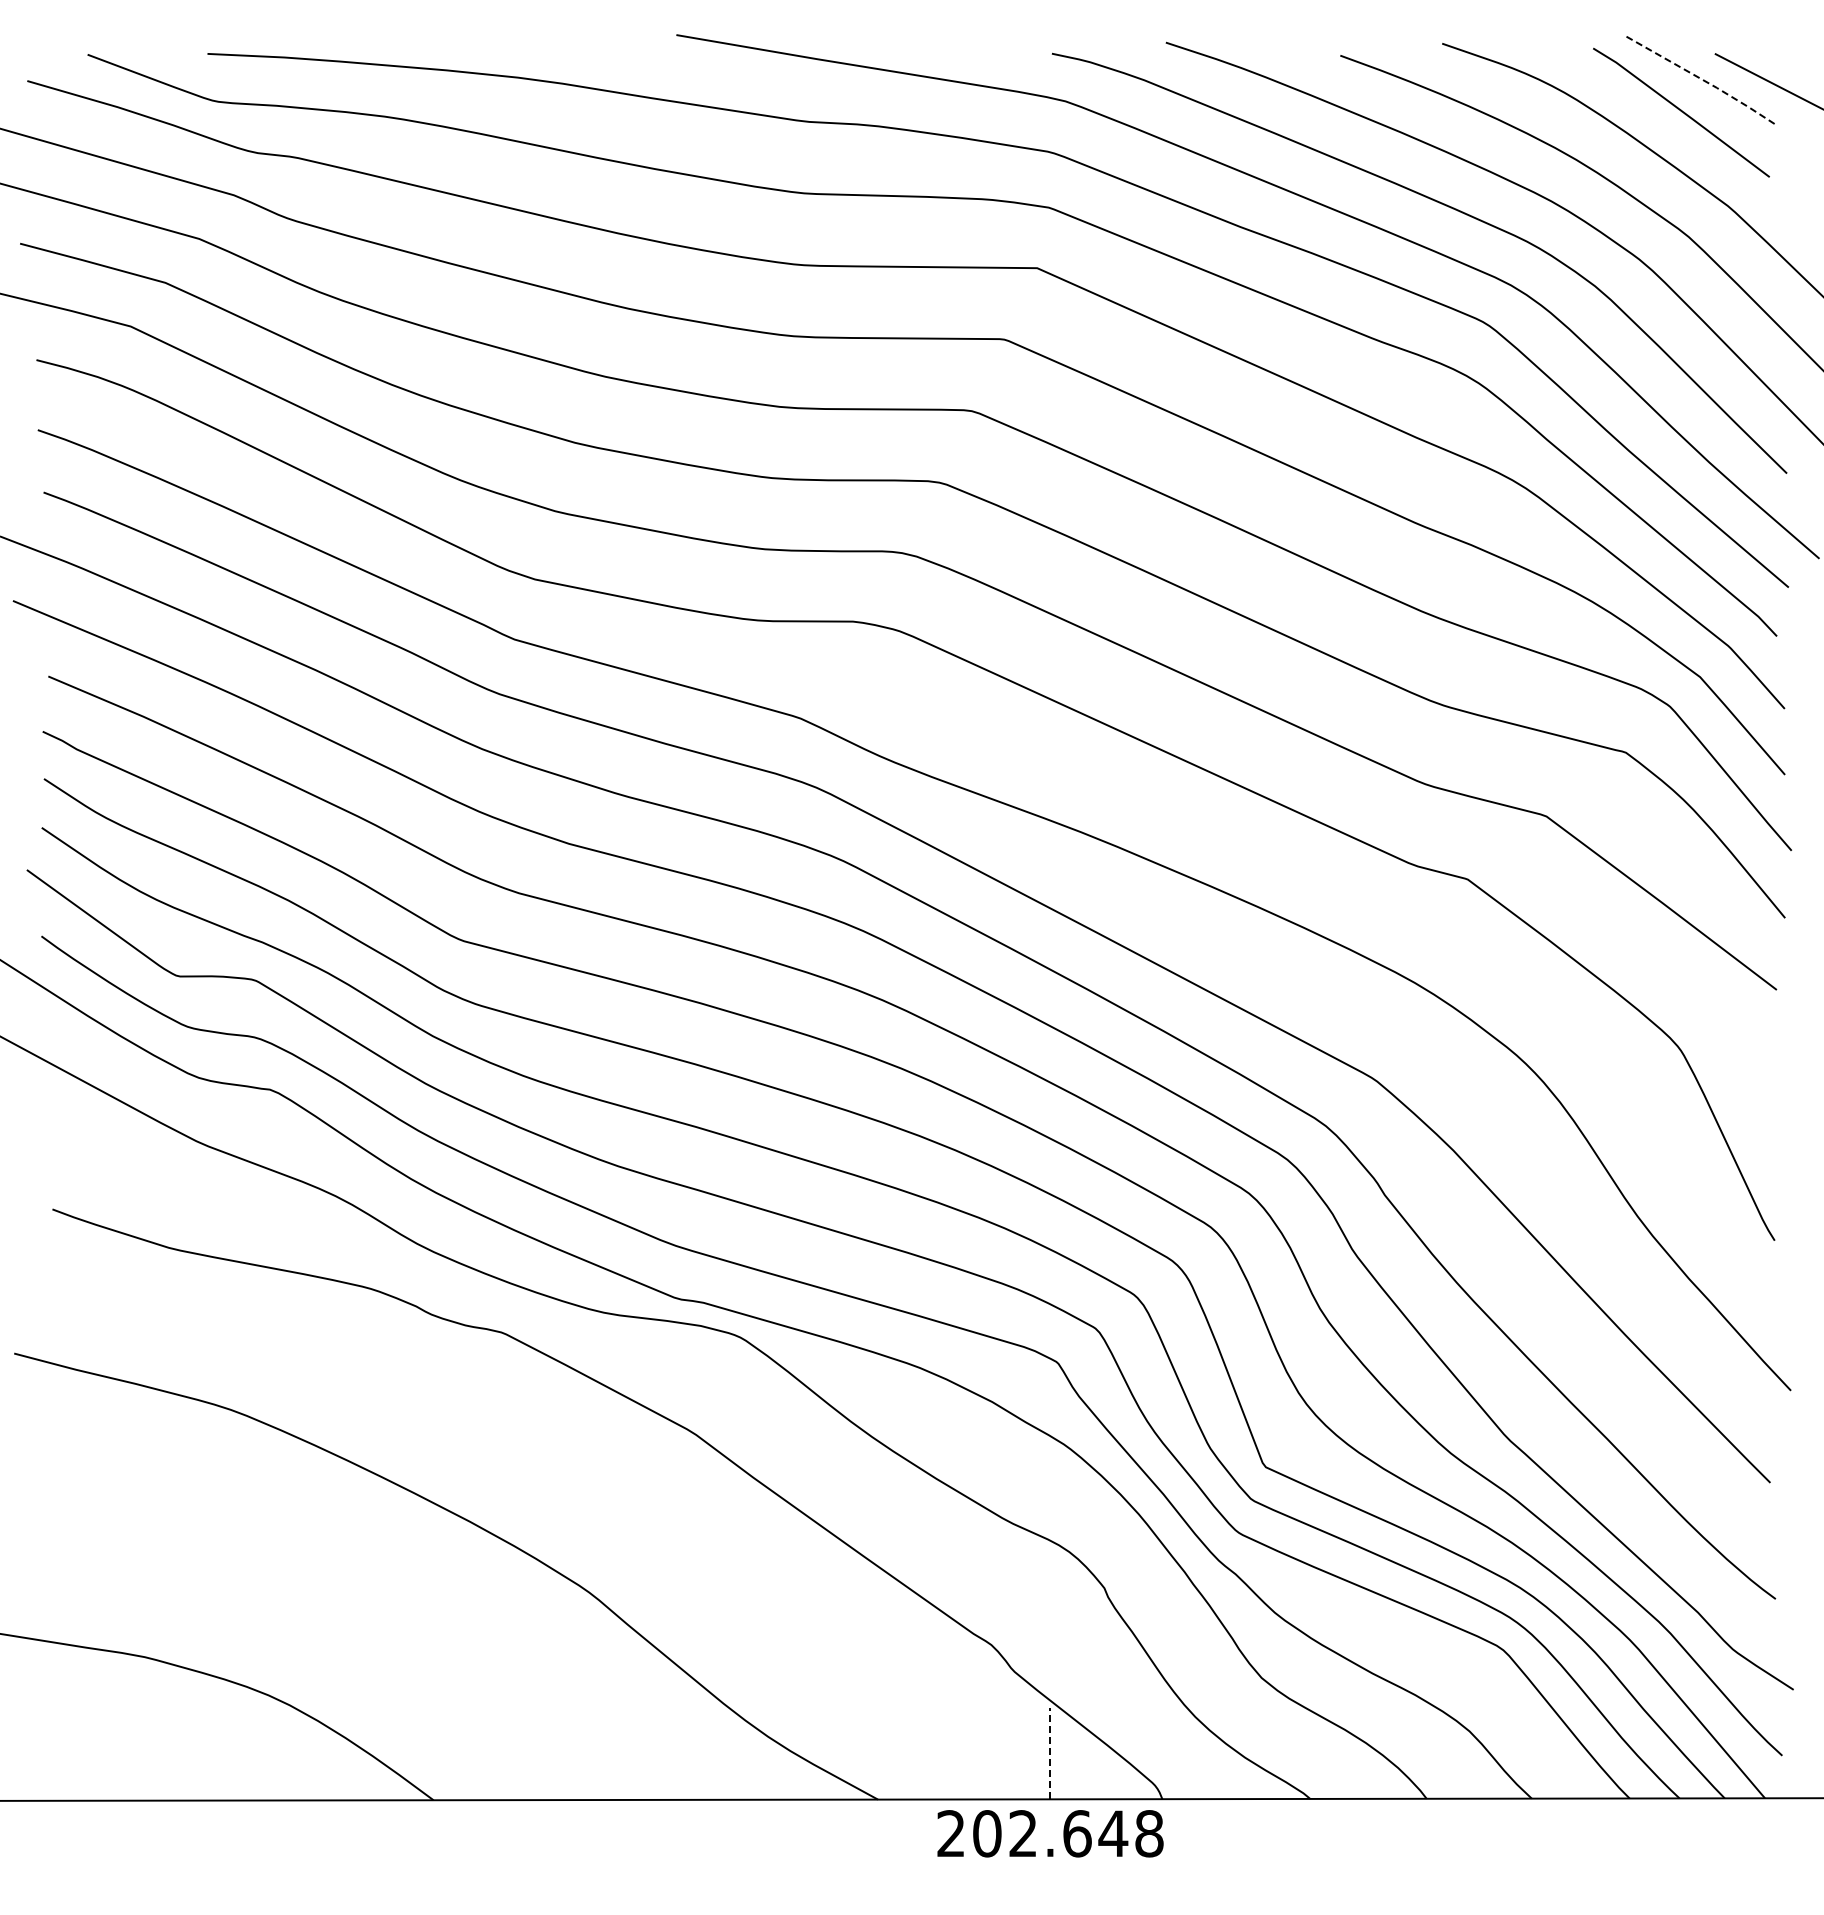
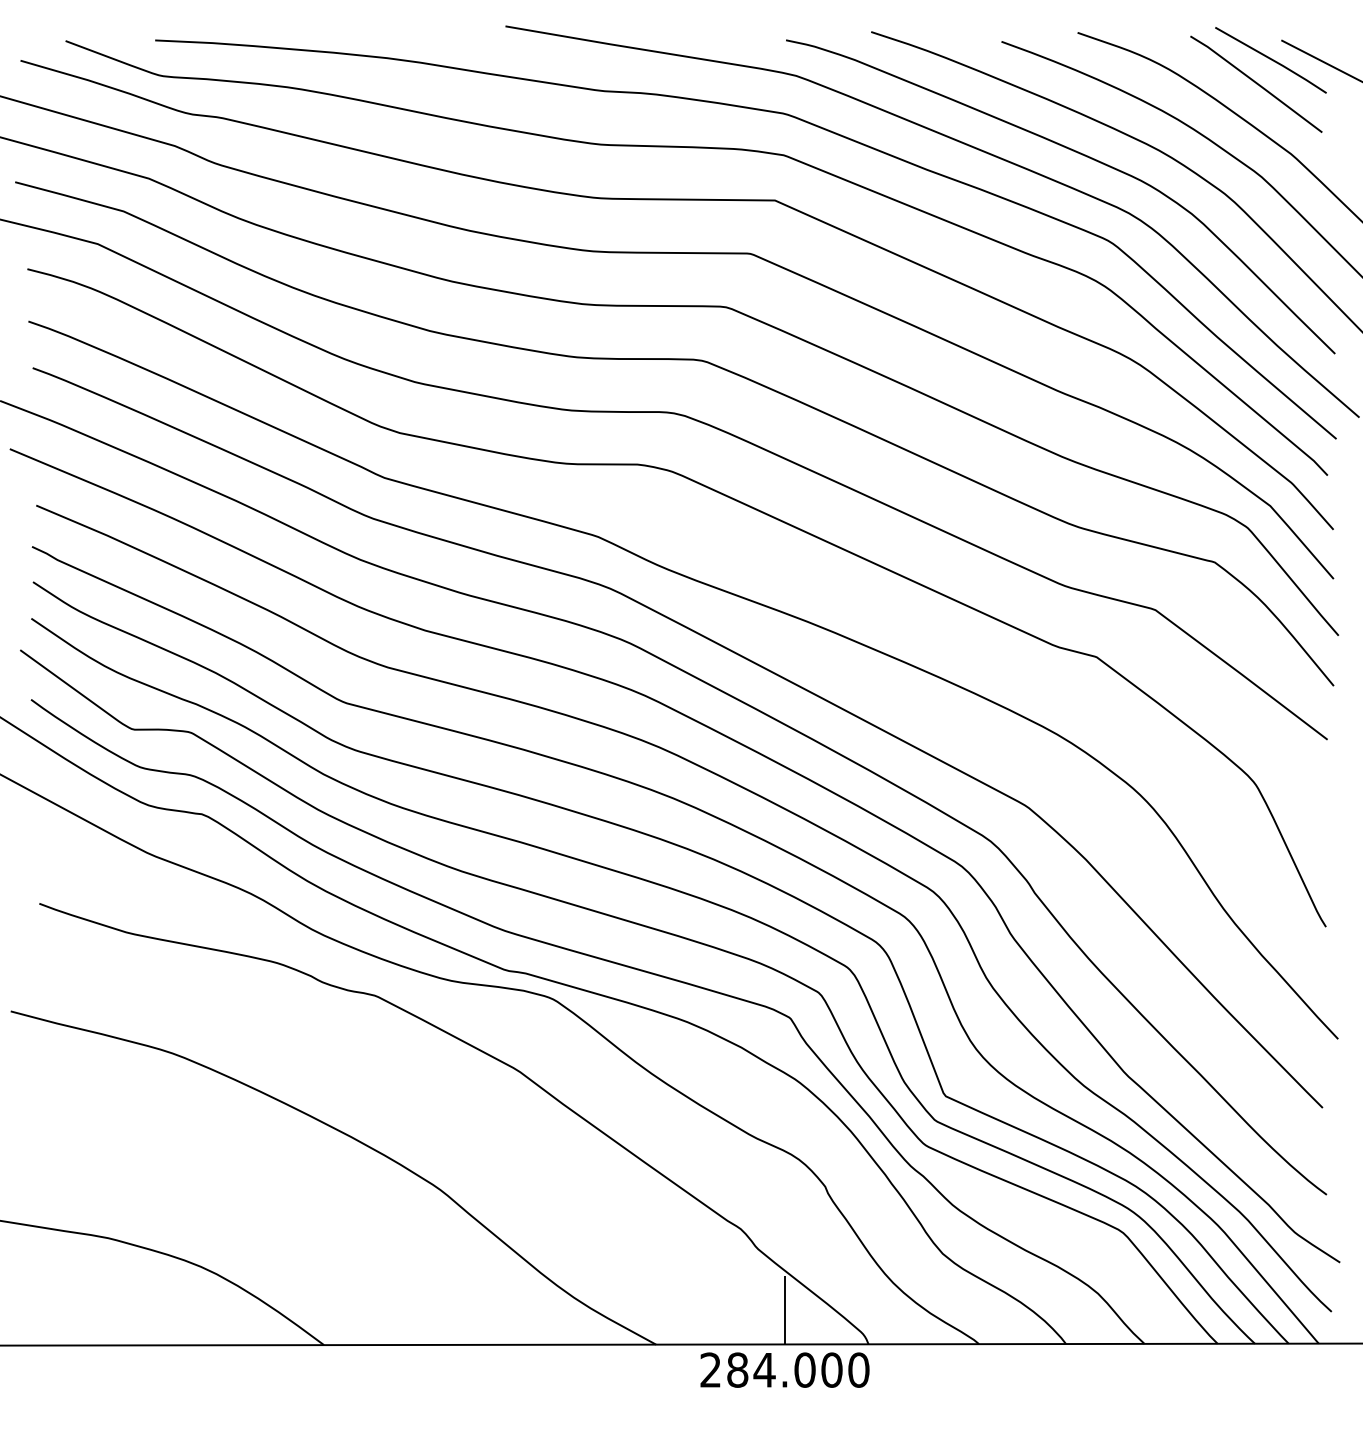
line: (1703, 80) -> (1272, 60), dashed -> solid
line: (1050, 1753) -> (784, 1310), dashed -> solid
text: (1068, 1833) -> (798, 1369), 202.648 -> 284.000

